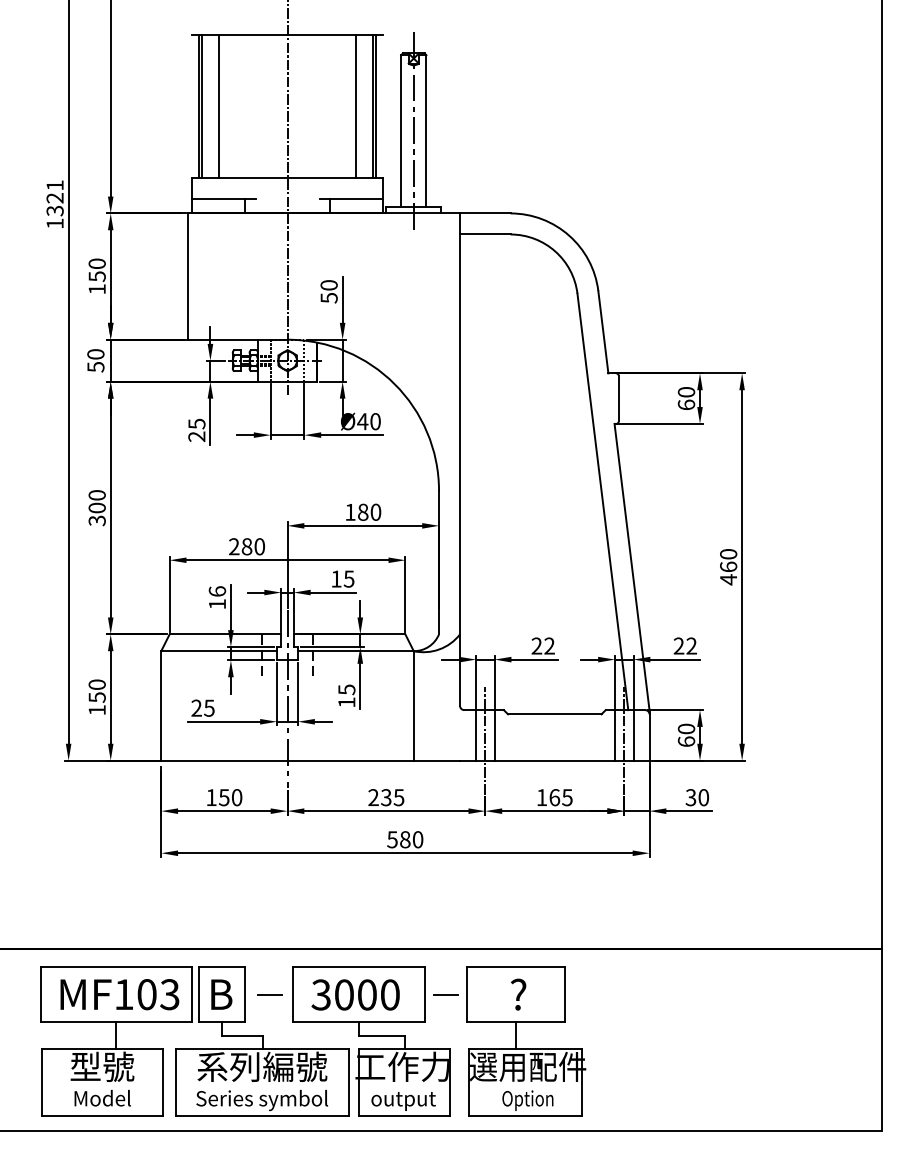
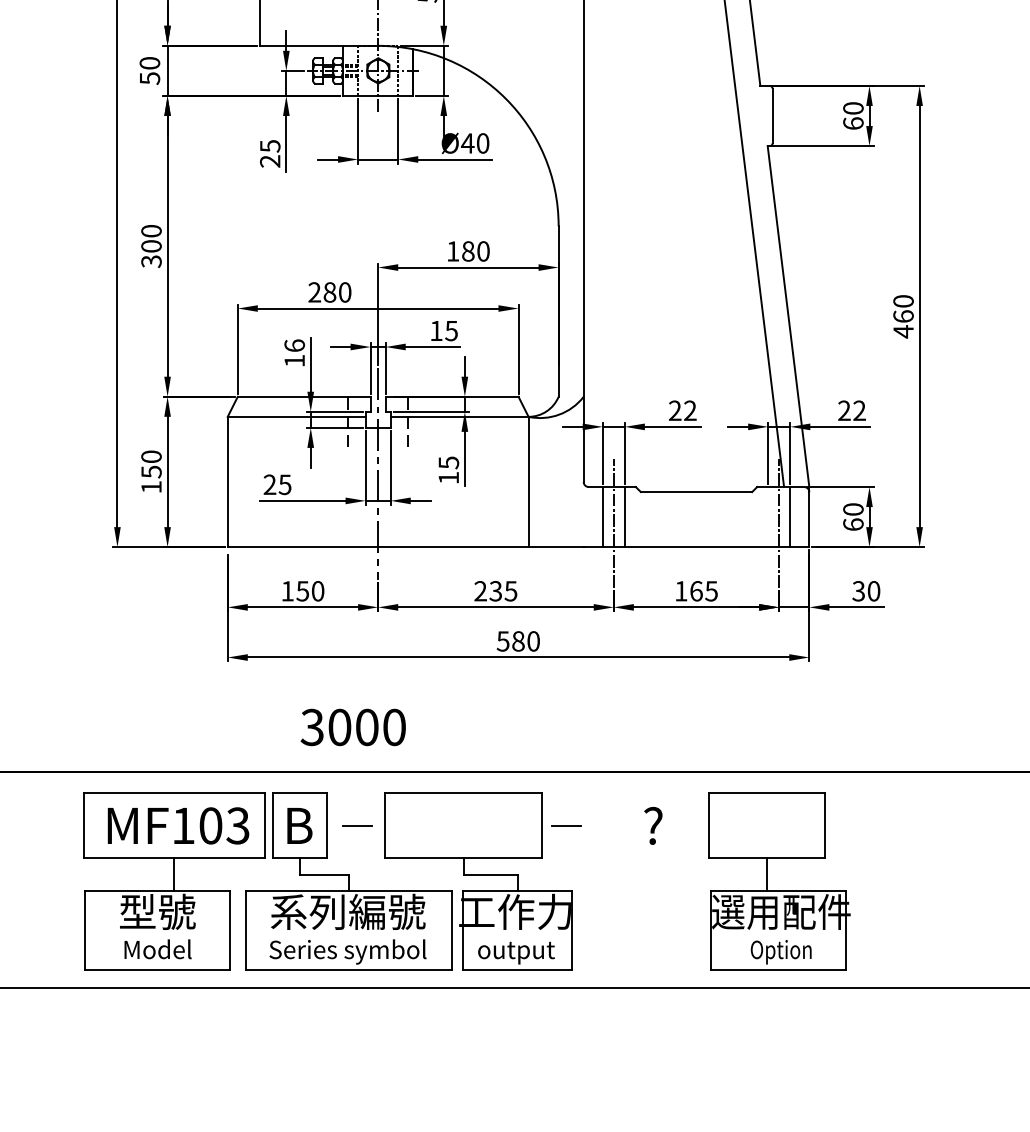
line: (614, 735) -> (767, 517), removed
text: (355, 994) -> (353, 726), moved
part: (526, 1048) -> (779, 890), moved

